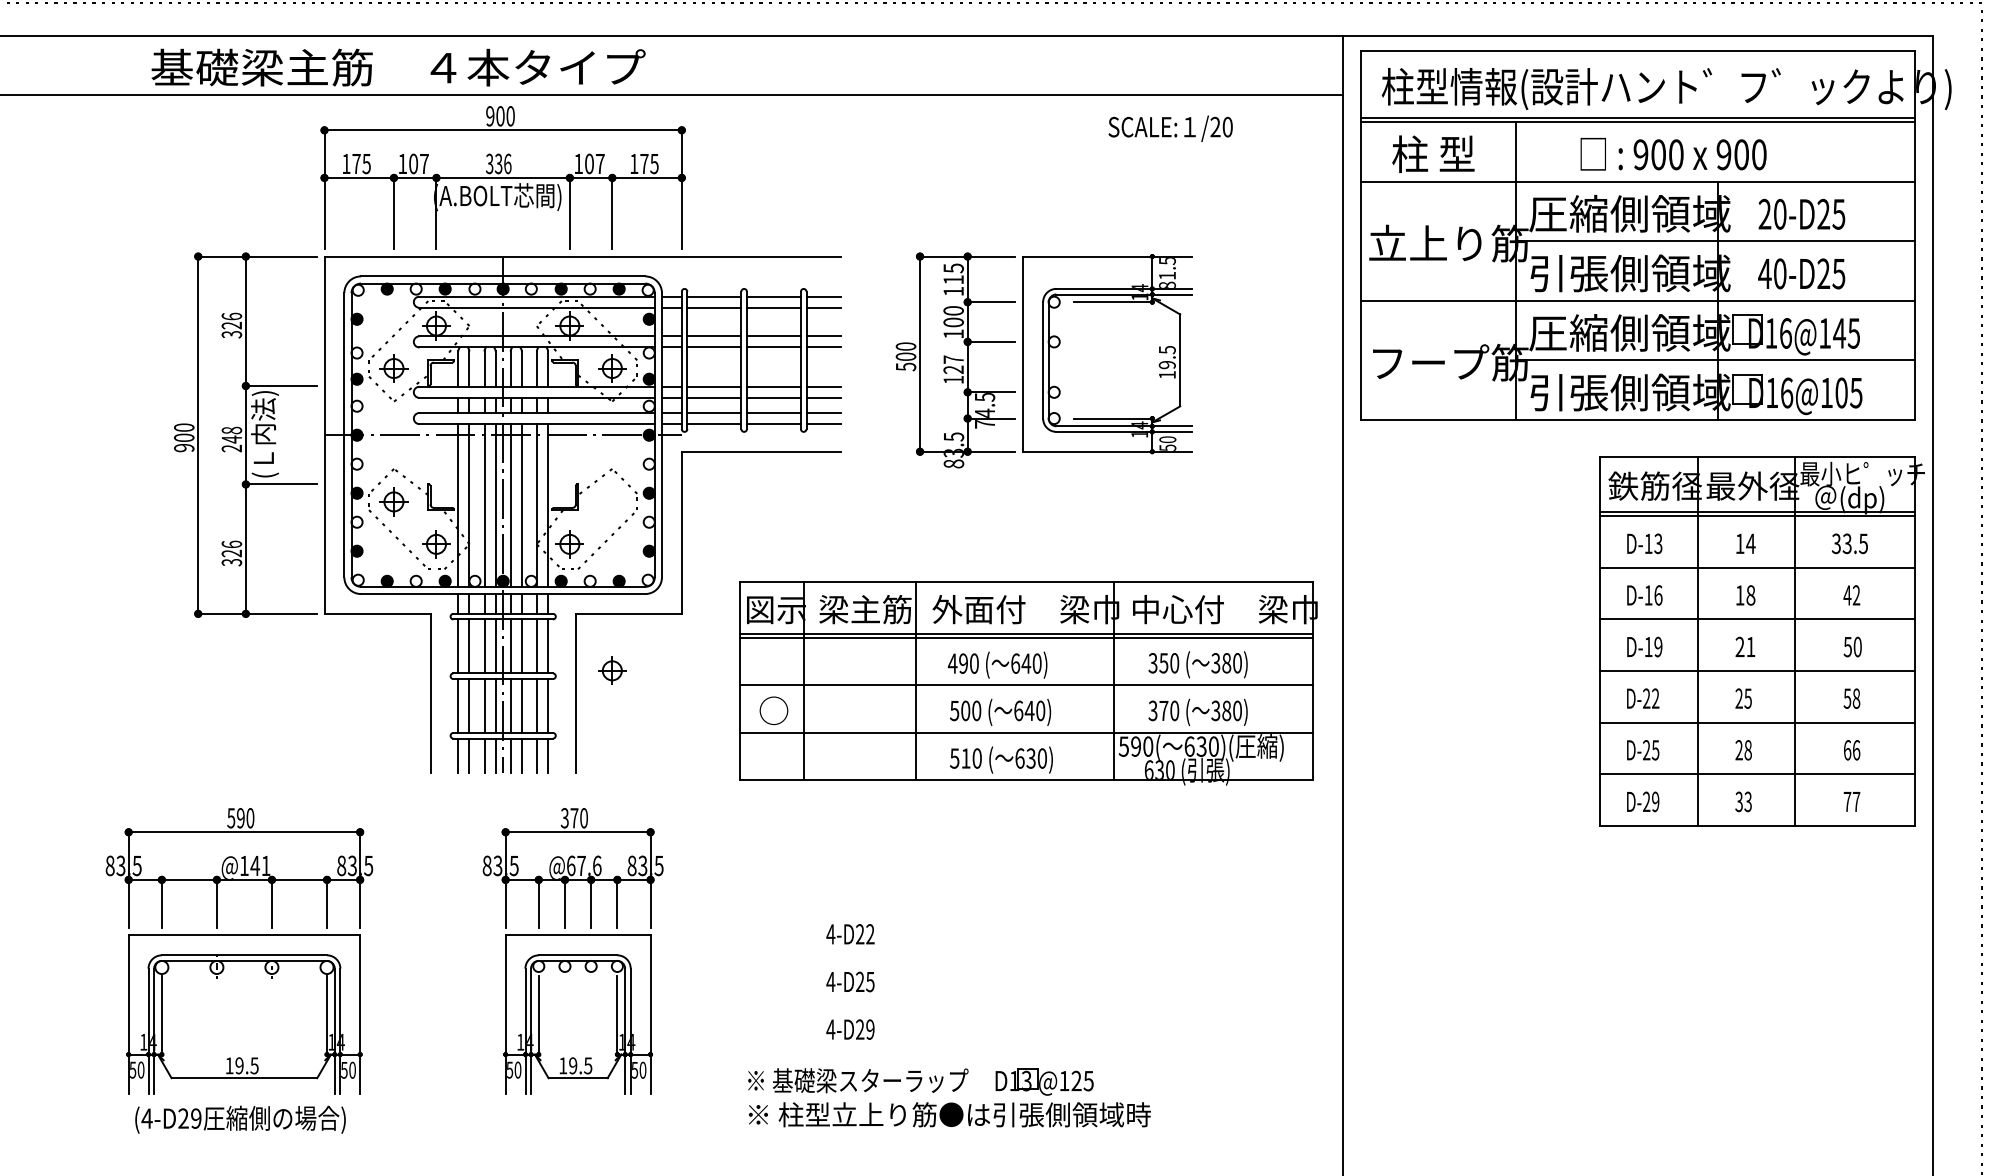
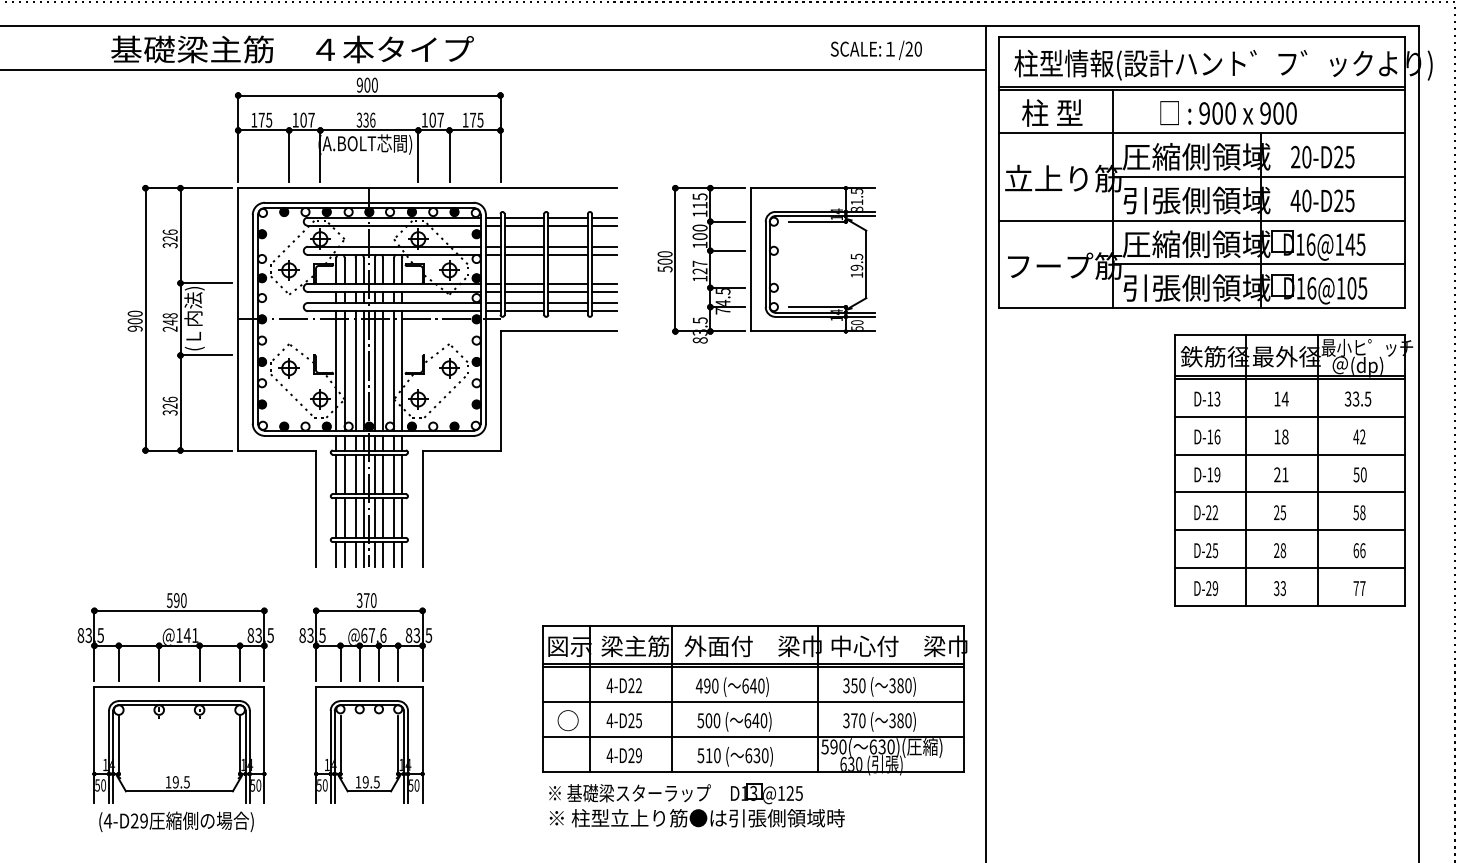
text: (1169, 128) -> (875, 50), moved
part: (612, 671) -> (449, 368), moved
part: (1027, 683) -> (754, 700), moved
part: (572, 951) -> (365, 698), moved

